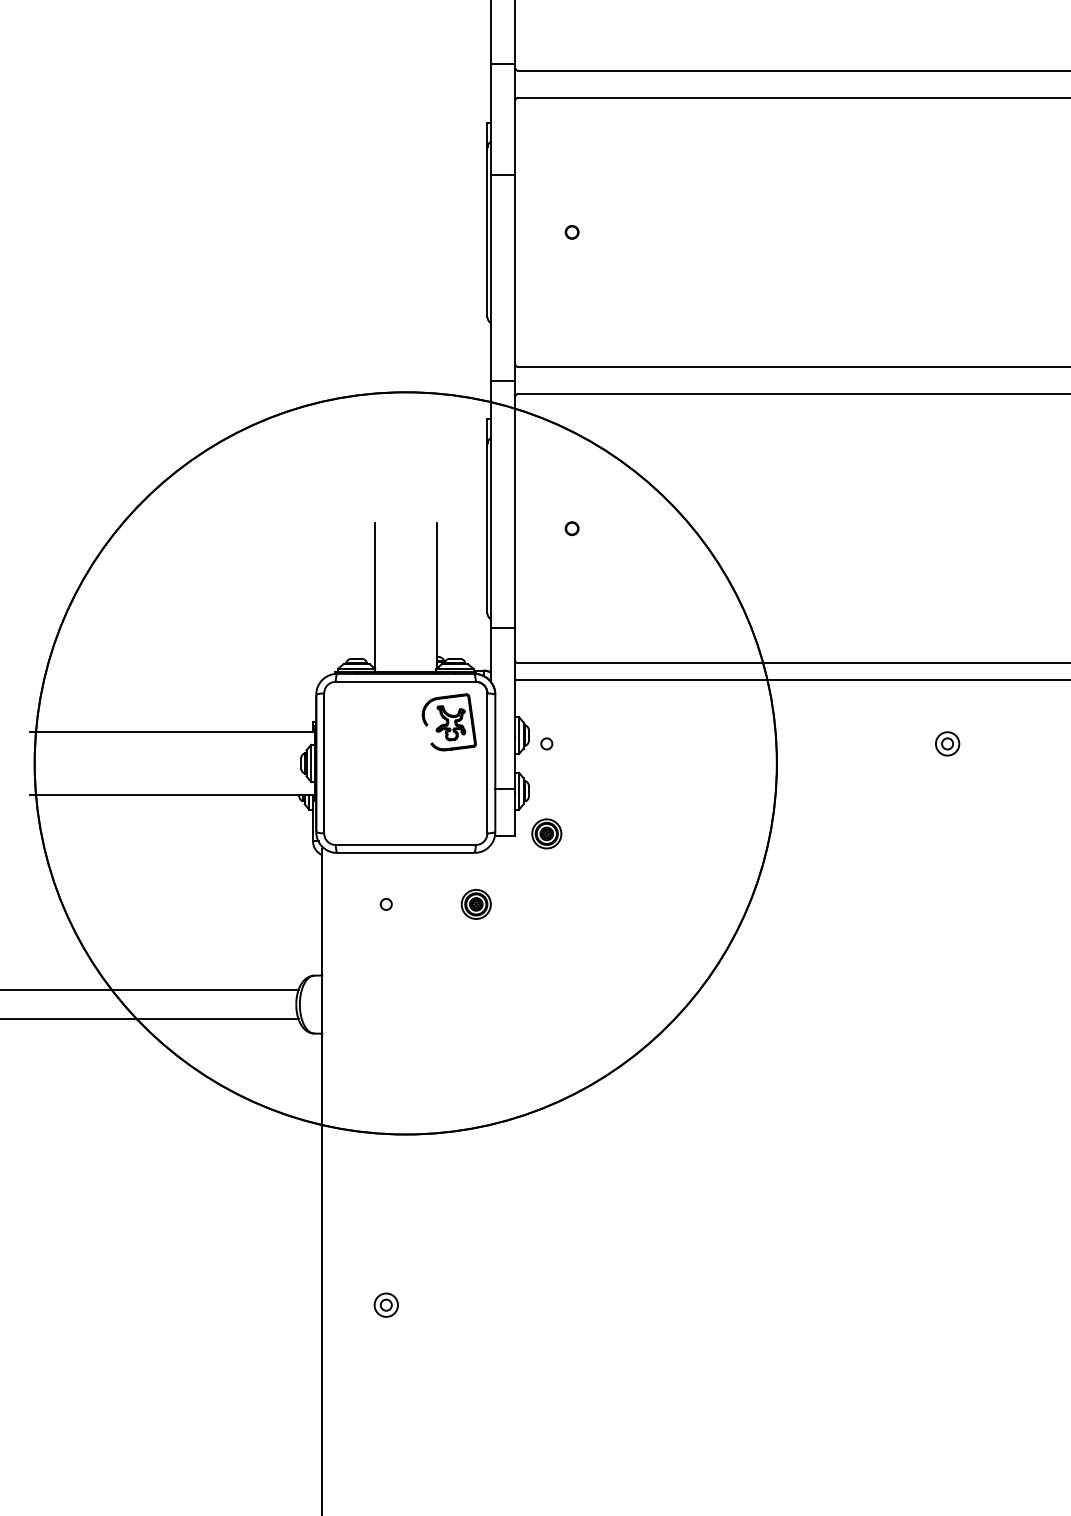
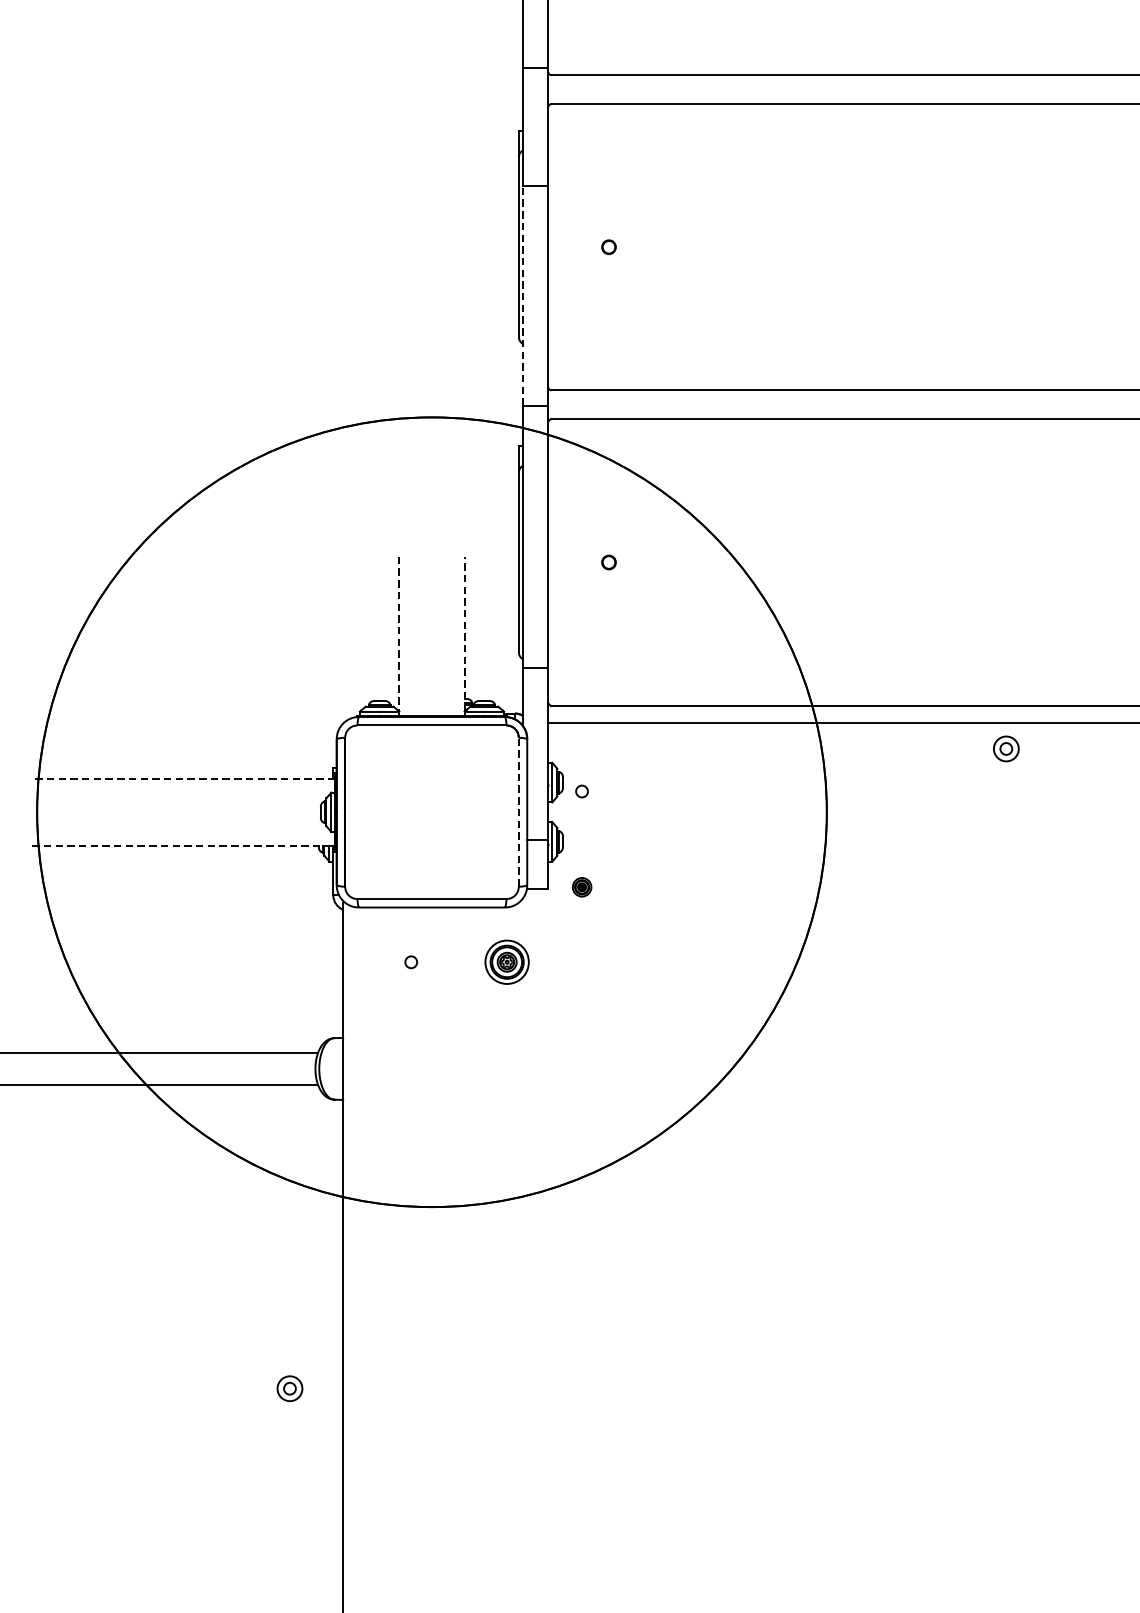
line: (491, 277) -> (523, 295), solid -> dashed
line: (437, 595) -> (465, 633), solid -> dashed
line: (374, 596) -> (398, 634), solid -> dashed
part: (448, 722) -> (477, 768), removed
line: (171, 732) -> (182, 779), solid -> dashed
part: (947, 743) -> (1006, 748), moved
line: (487, 763) -> (518, 812), solid -> dashed
line: (172, 794) -> (183, 845), solid -> dashed
part: (546, 833) -> (581, 886), size x0.6
part: (475, 904) -> (506, 962), size x1.4
part: (385, 1304) -> (289, 1387), moved

